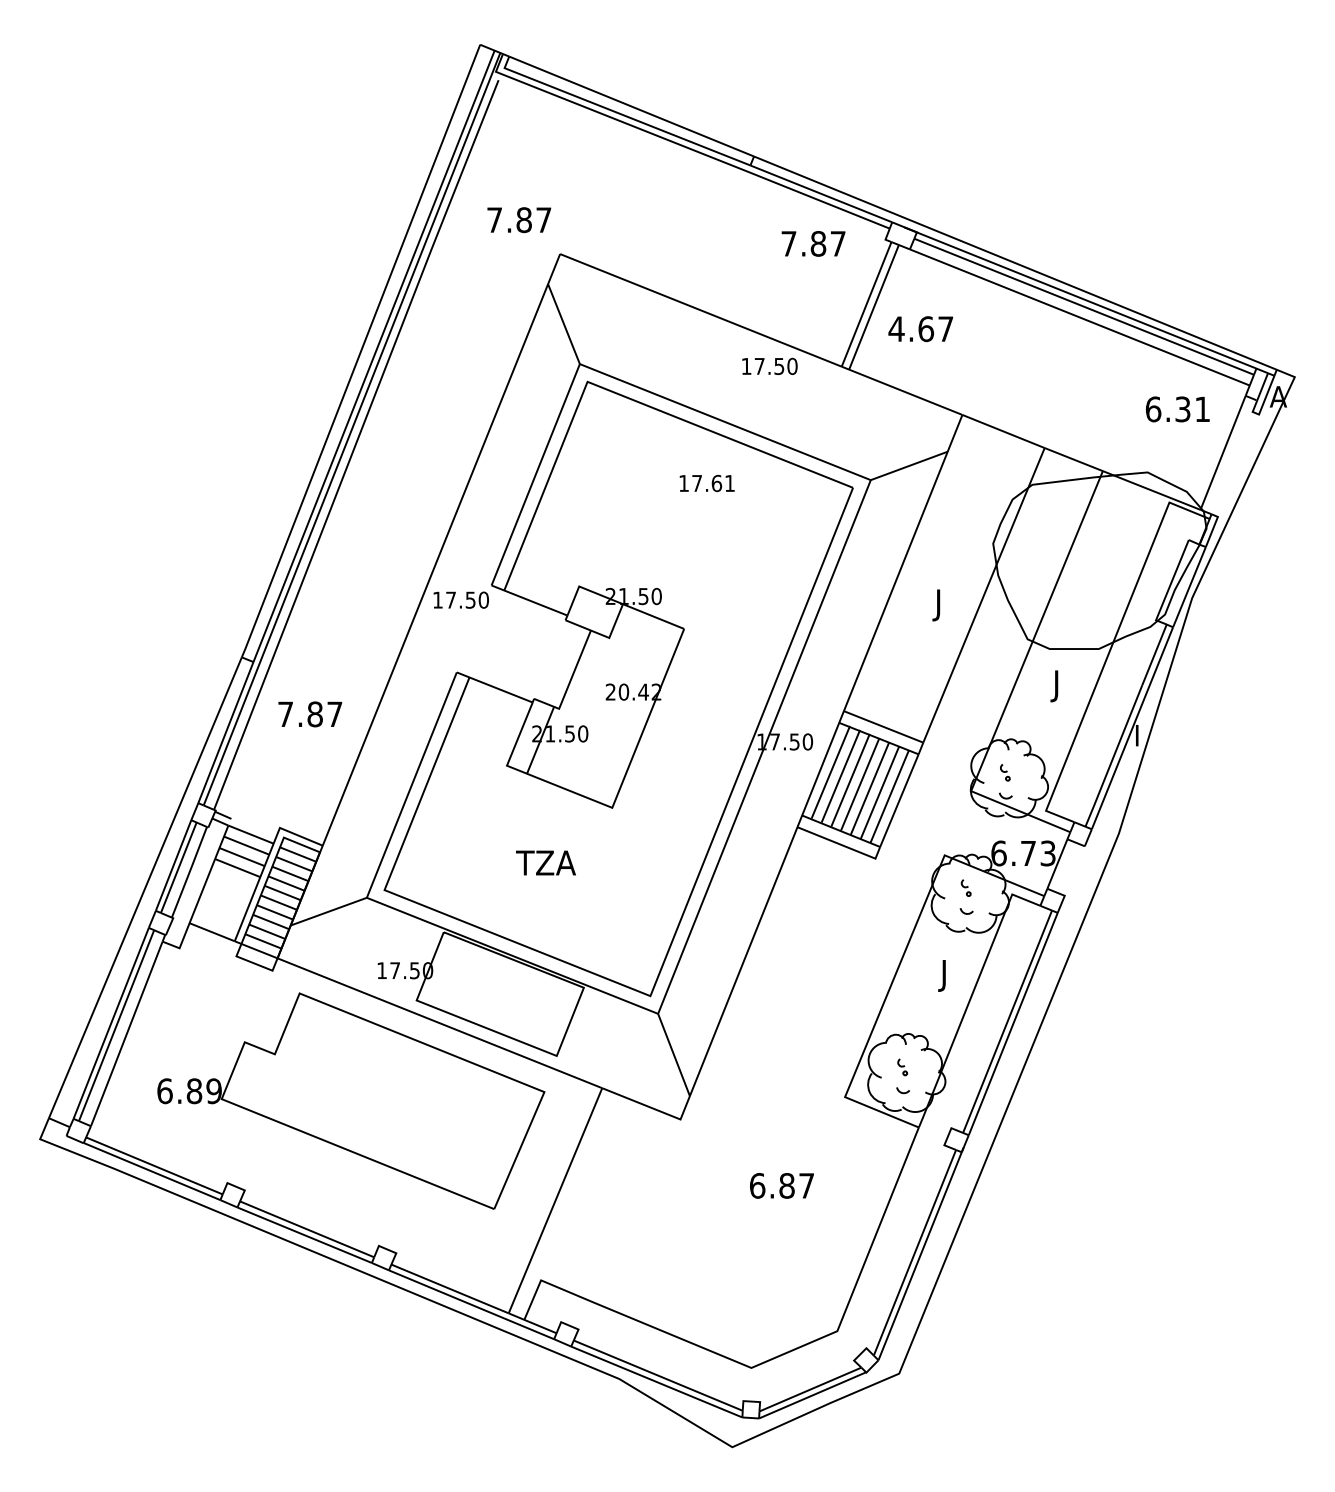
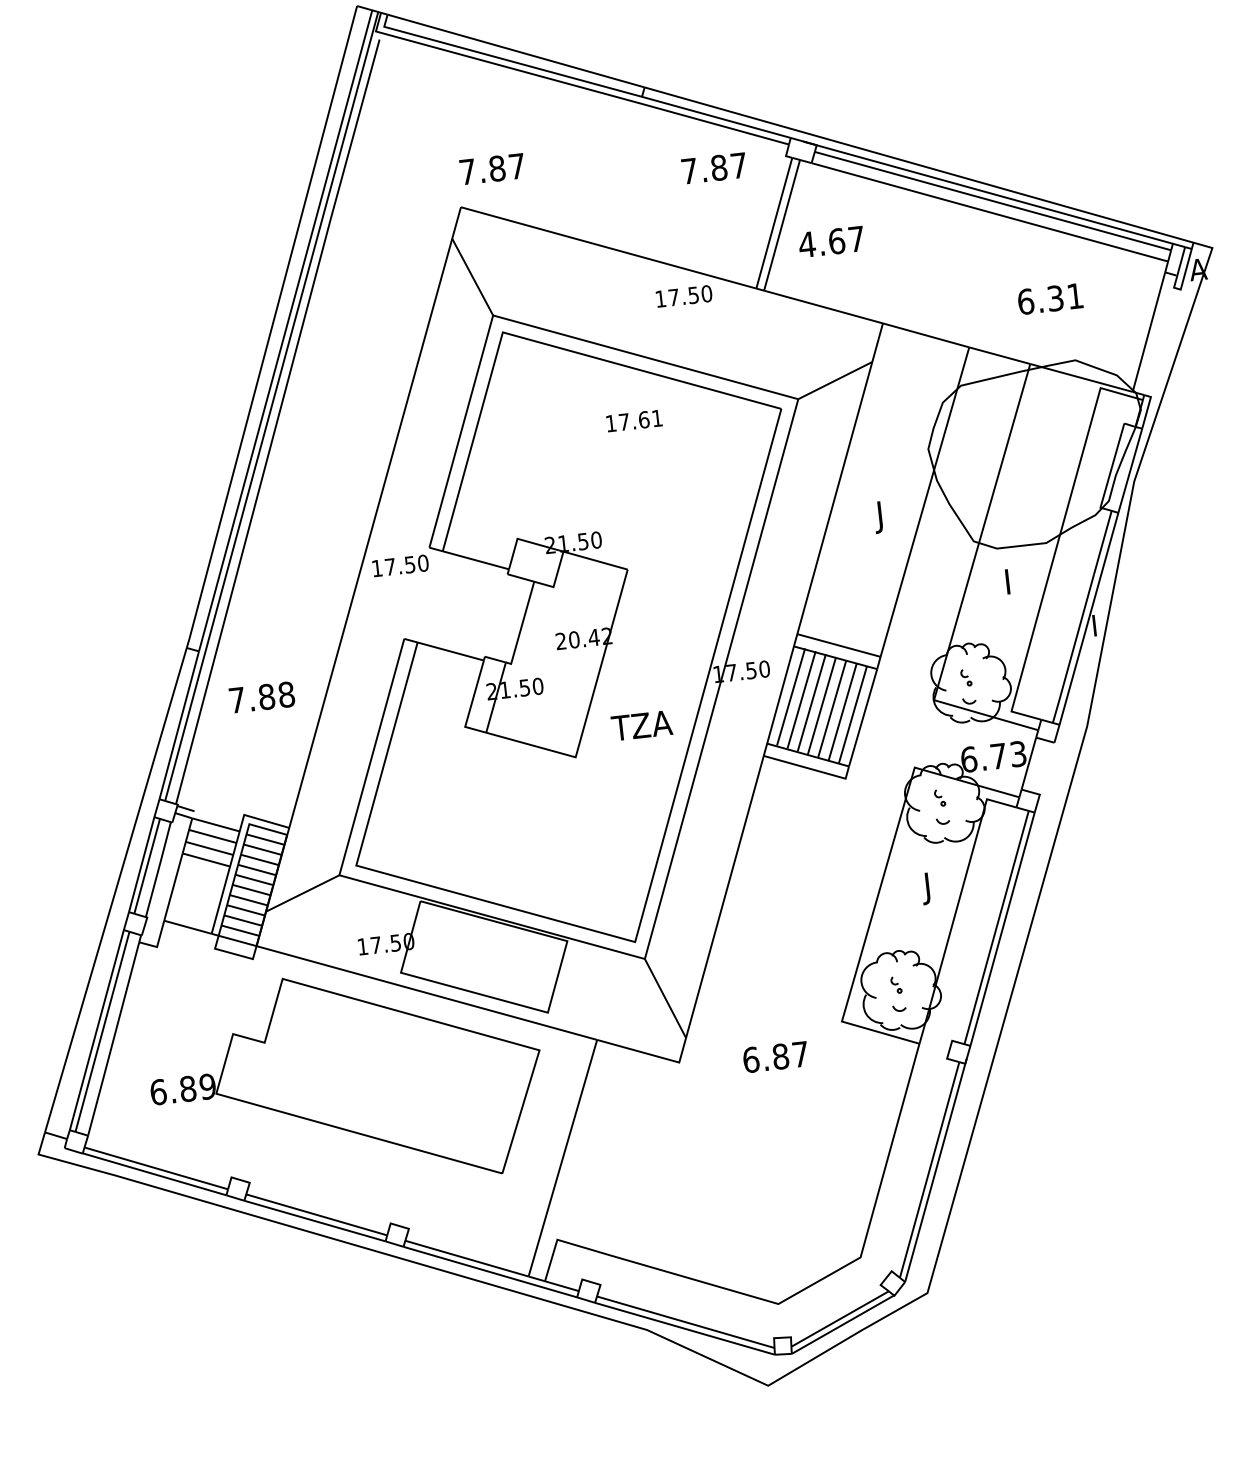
text: (519, 220) -> (492, 169), moved
text: (1177, 409) -> (1050, 299), moved
text: (1054, 686) -> (1005, 585), J -> I
text: (334, 714) -> (286, 694), 7.87 -> 7.88
text: (545, 862) -> (641, 725), moved
text: (781, 1185) -> (775, 1056), moved

